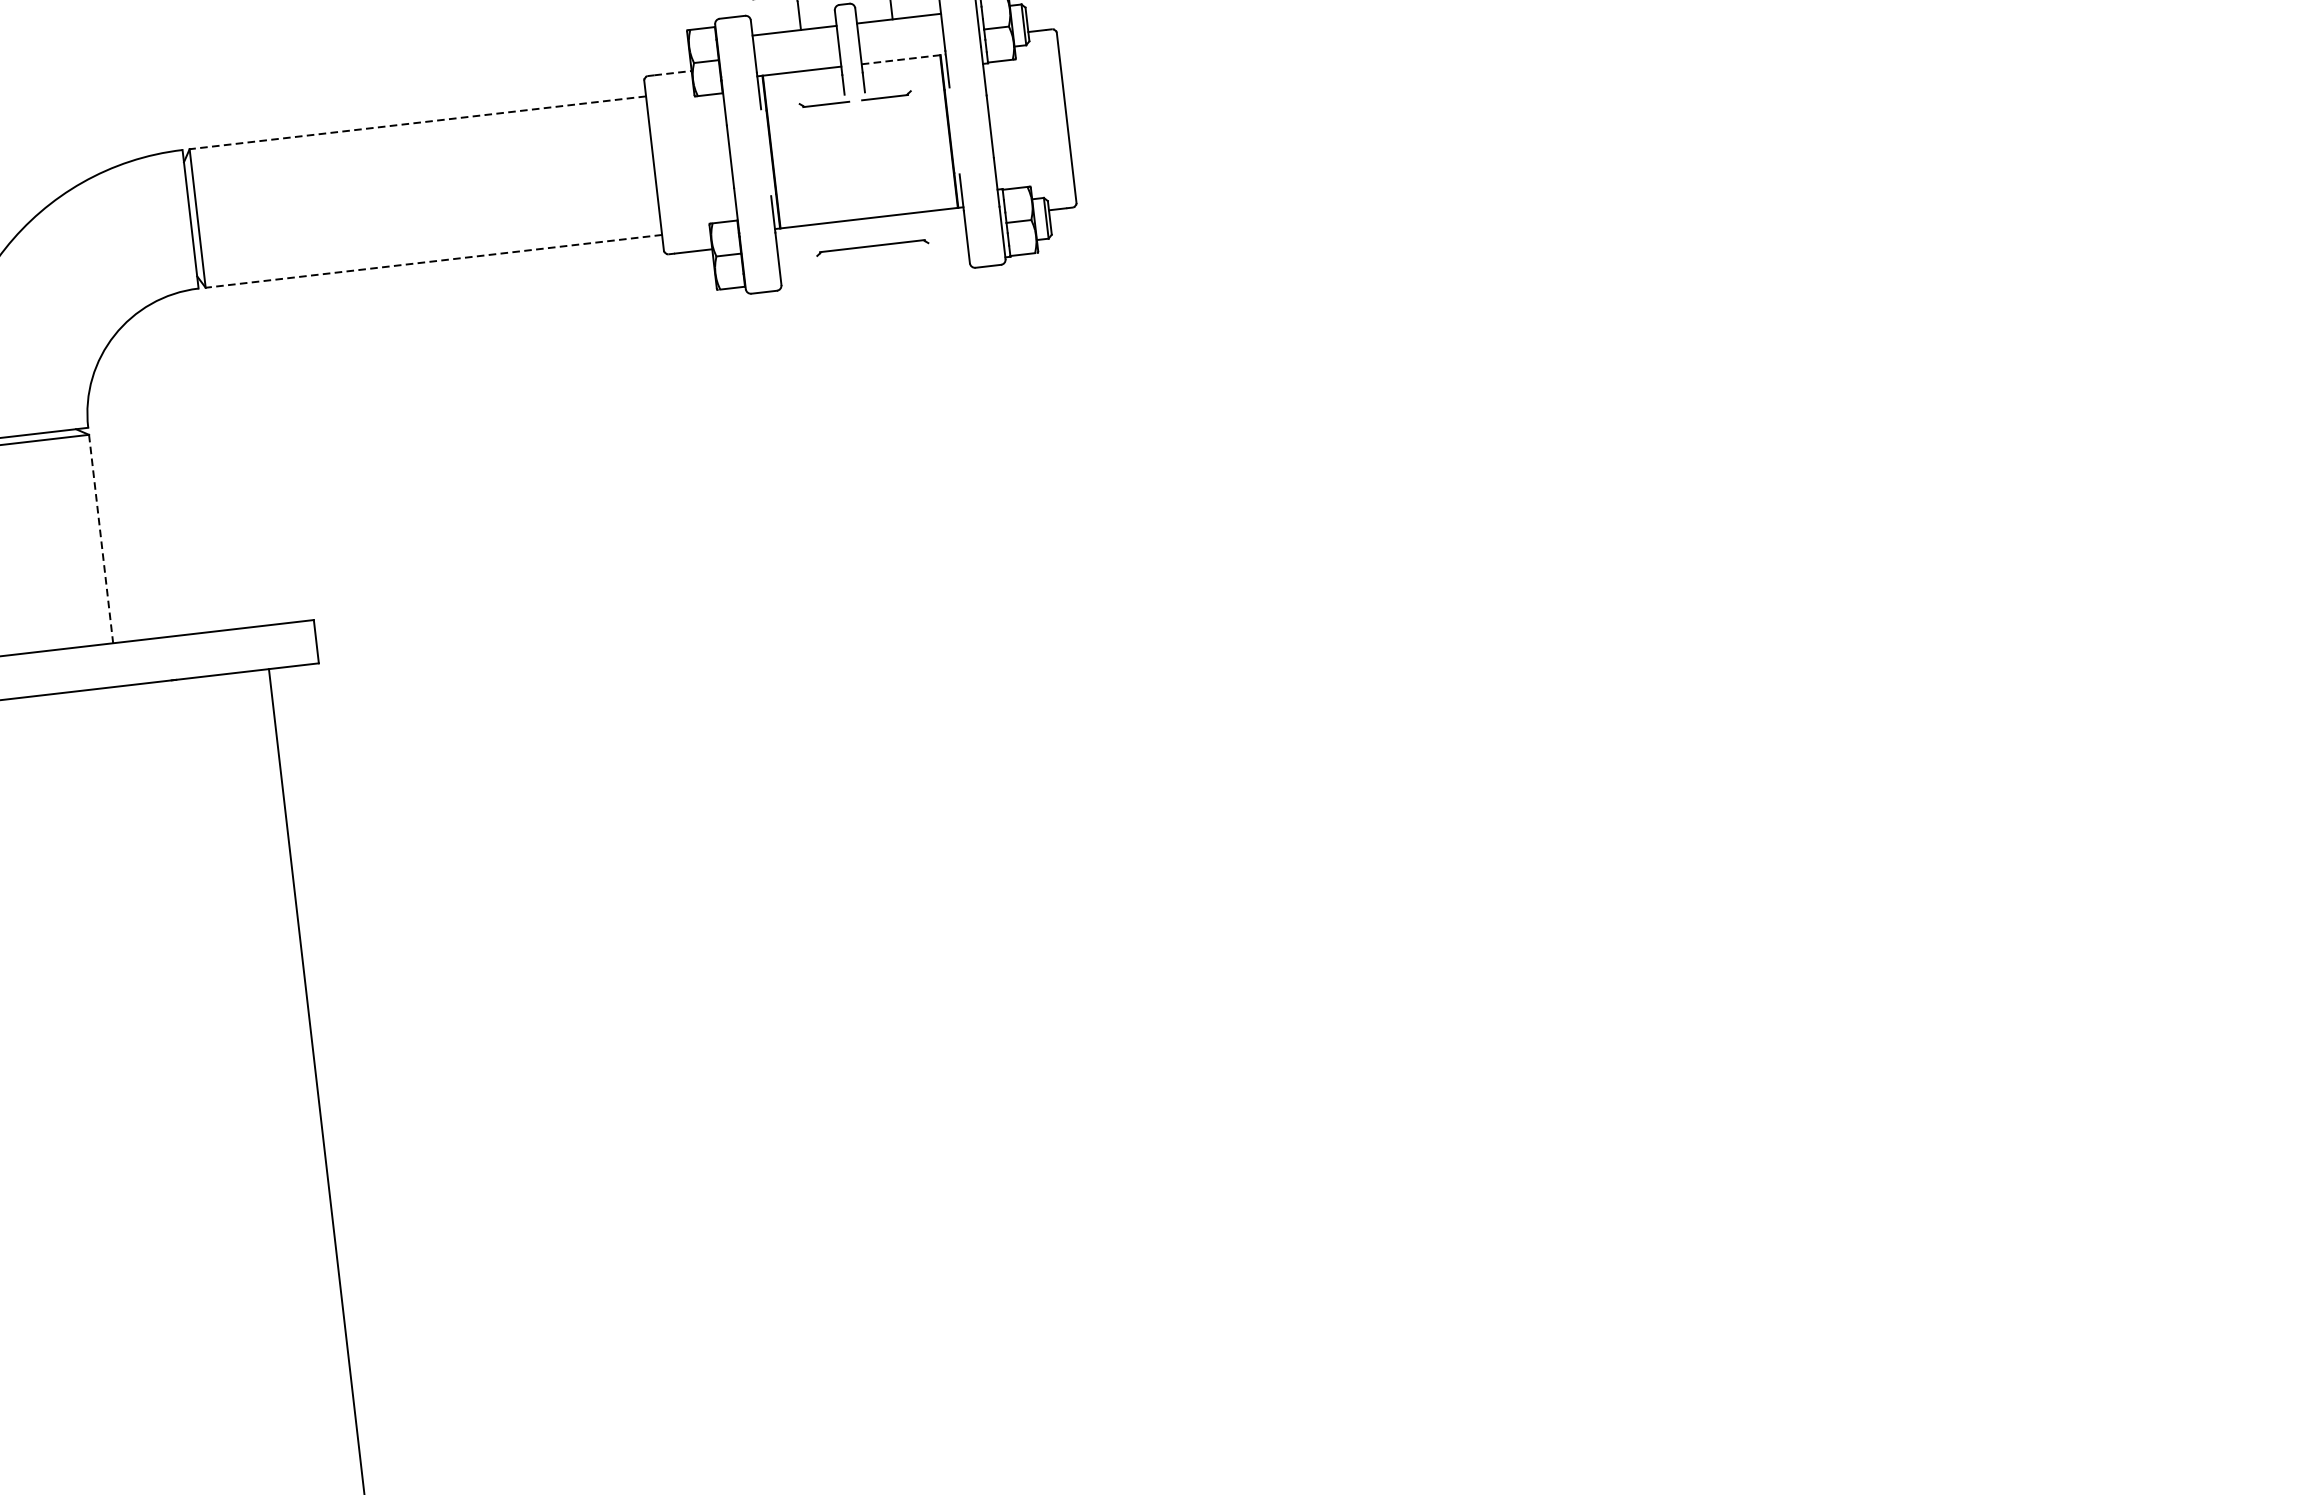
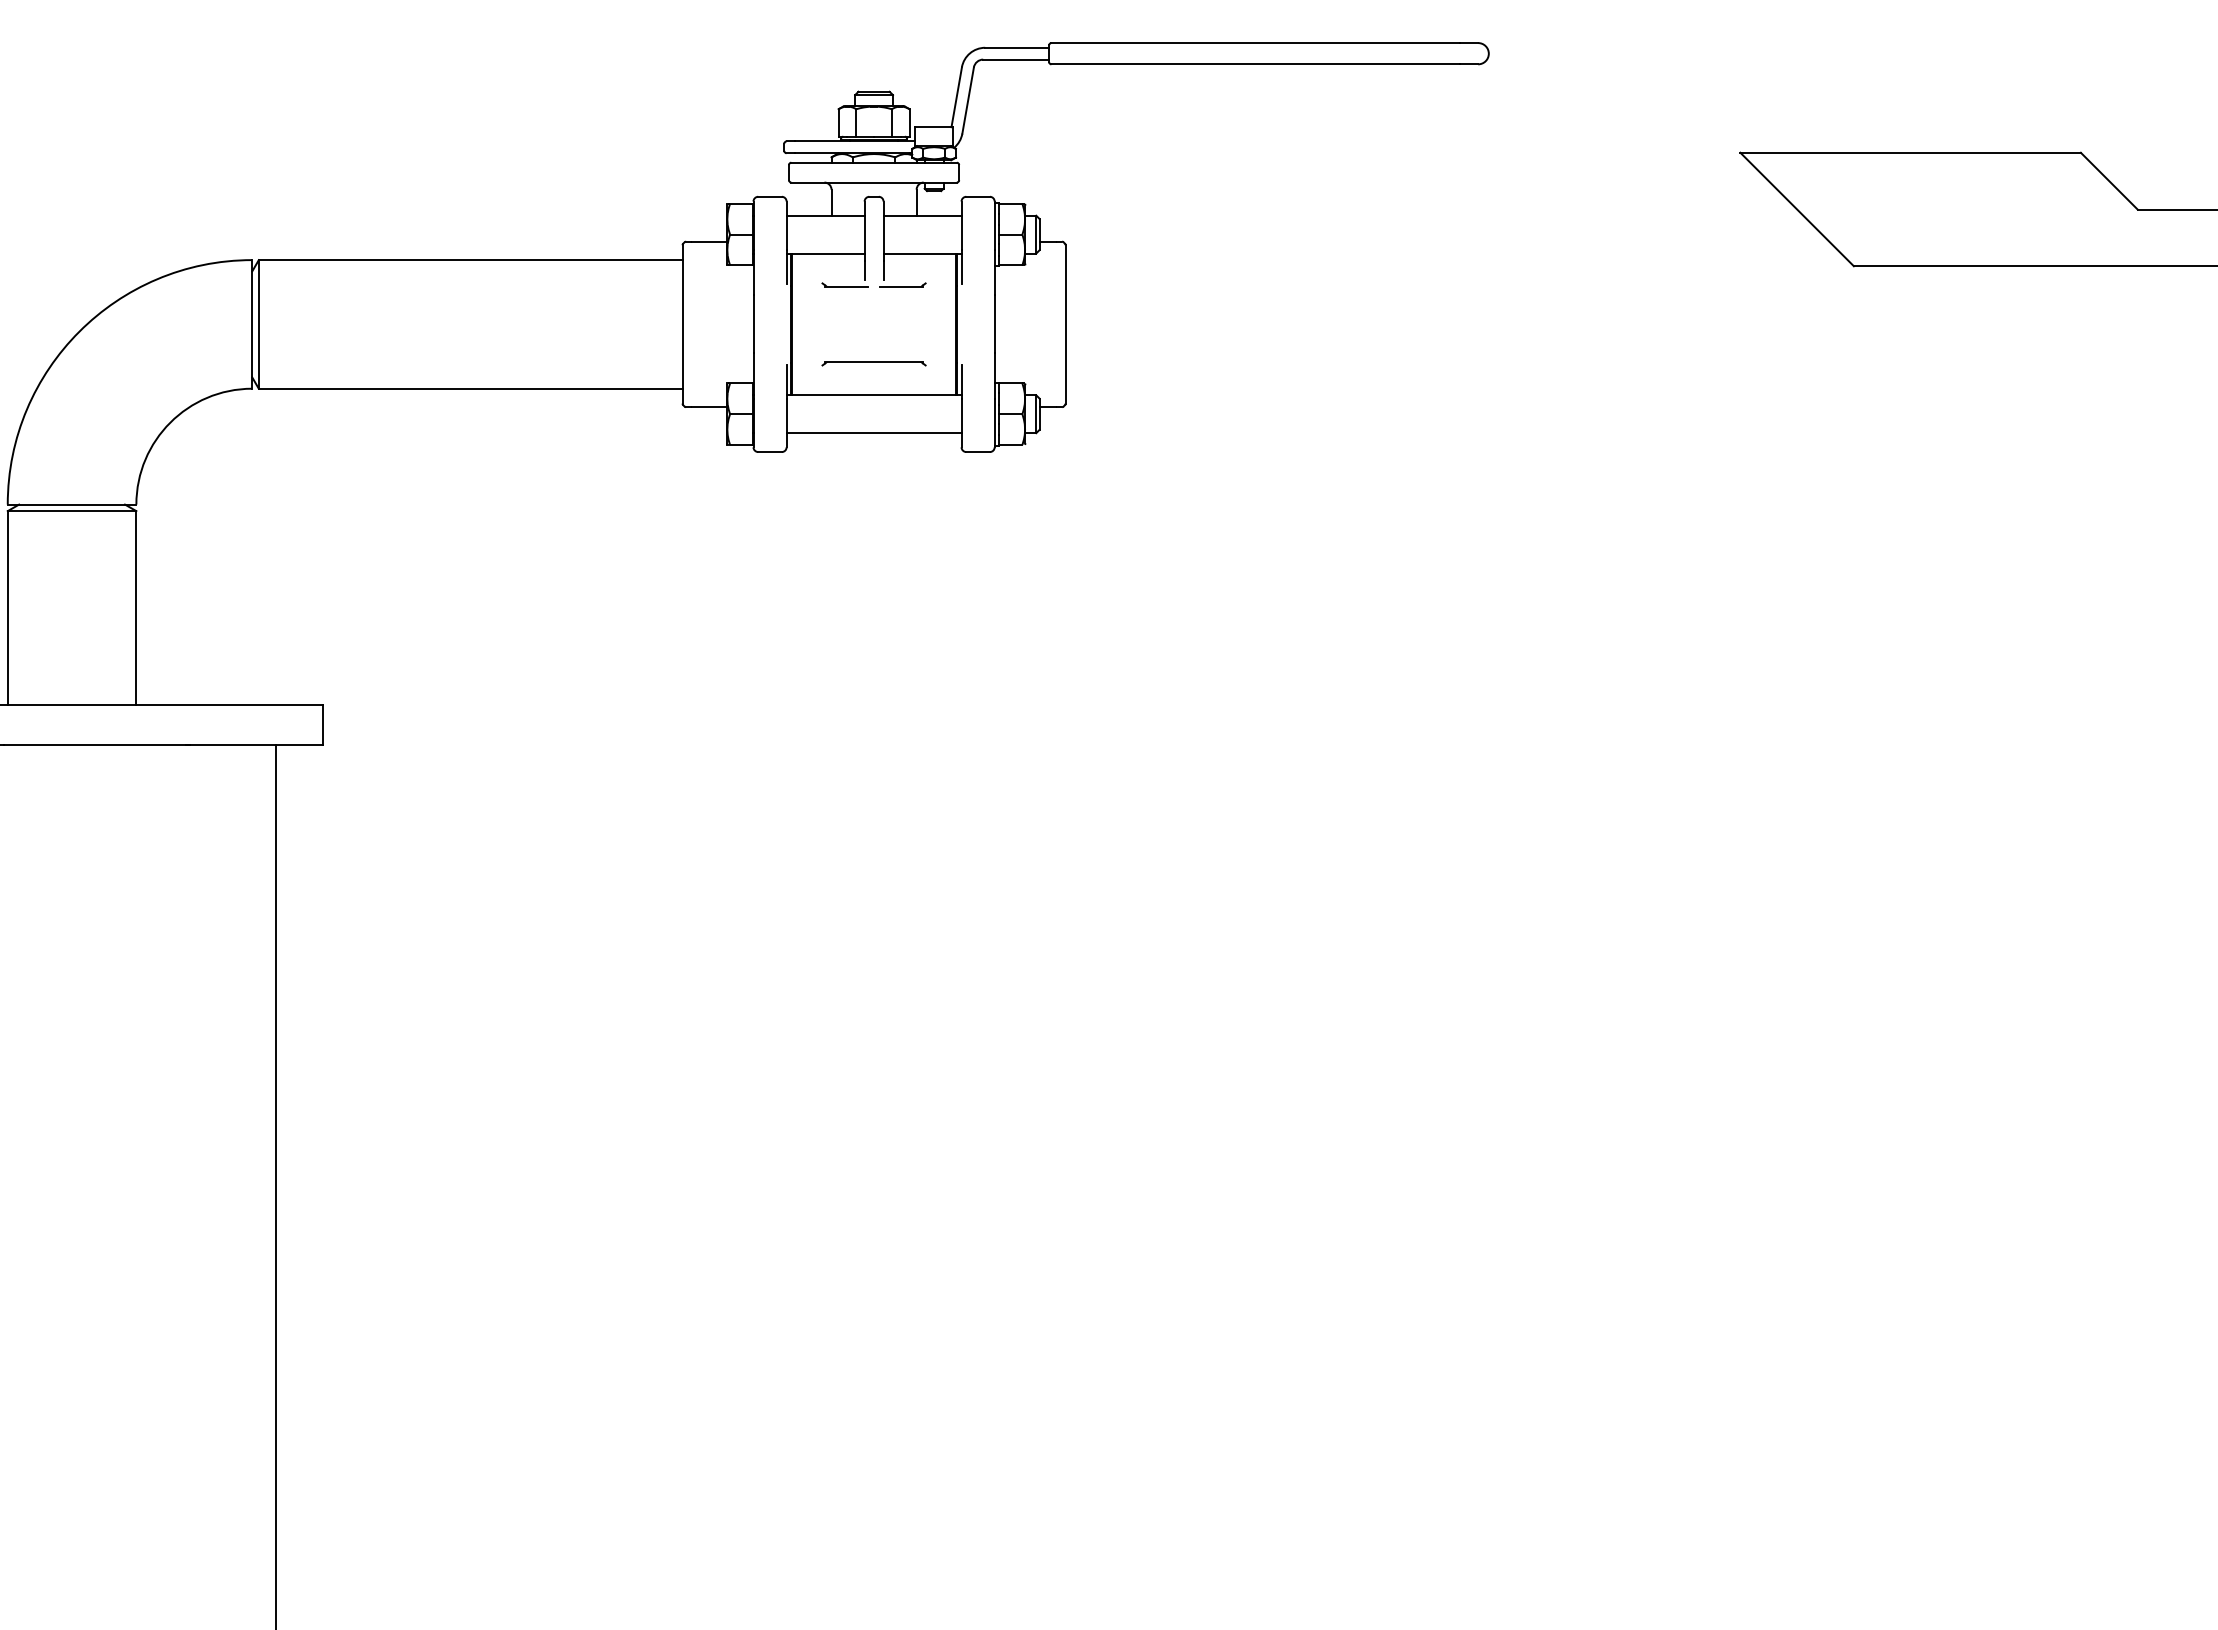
line: (904, 59) -> (923, 253), dashed -> solid
line: (673, 72) -> (710, 241), dashed -> solid
line: (417, 123) -> (470, 260), dashed -> solid
part: (871, 247) -> (873, 363), moved
line: (873, 259) -> (873, 433), added
line: (433, 261) -> (470, 388), dashed -> solid
line: (101, 538) -> (136, 607), dashed -> solid

